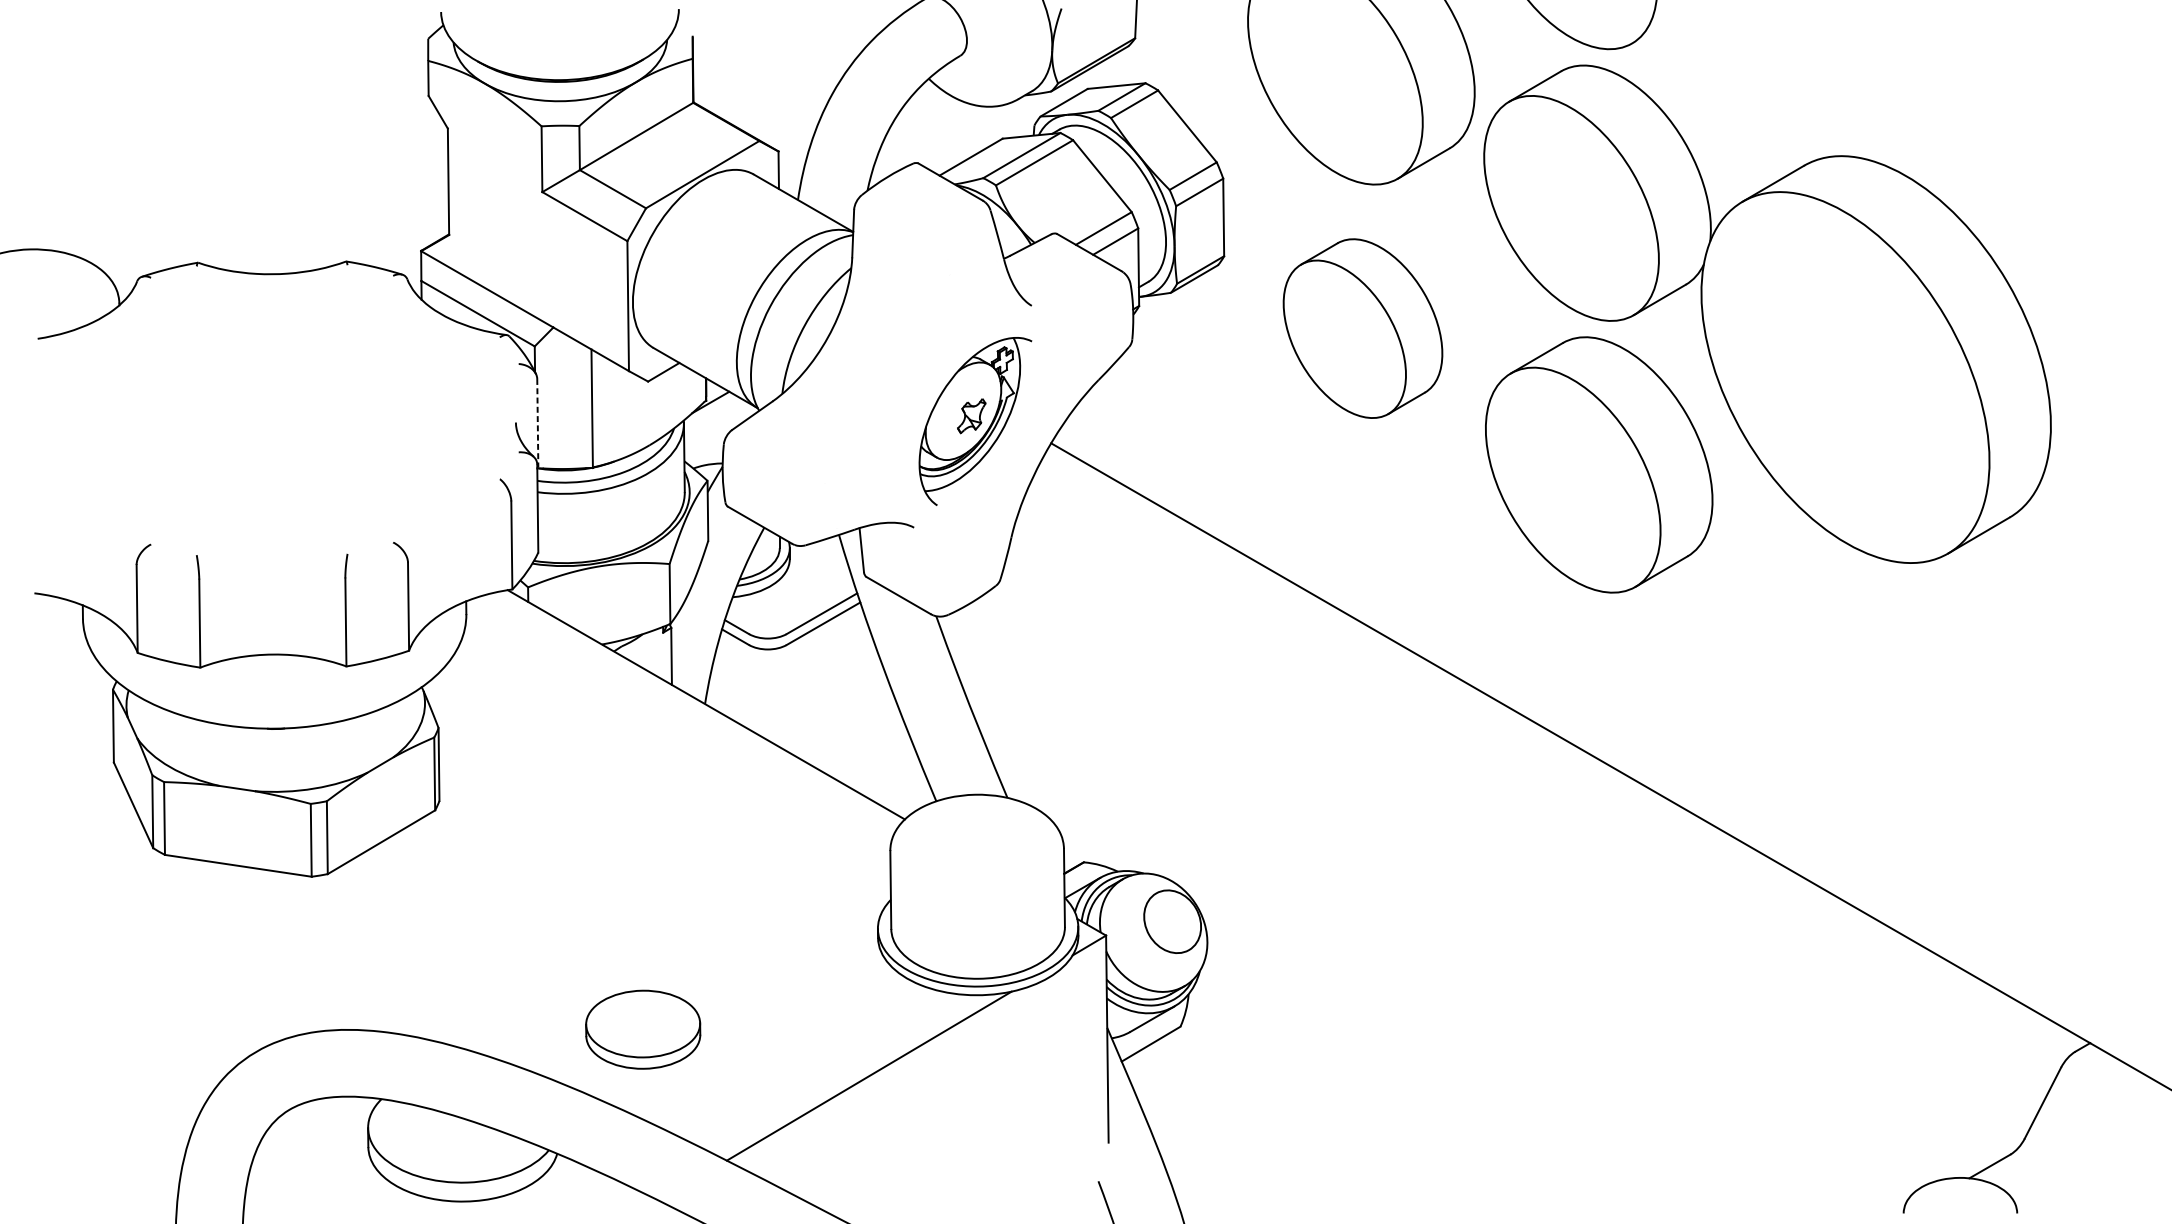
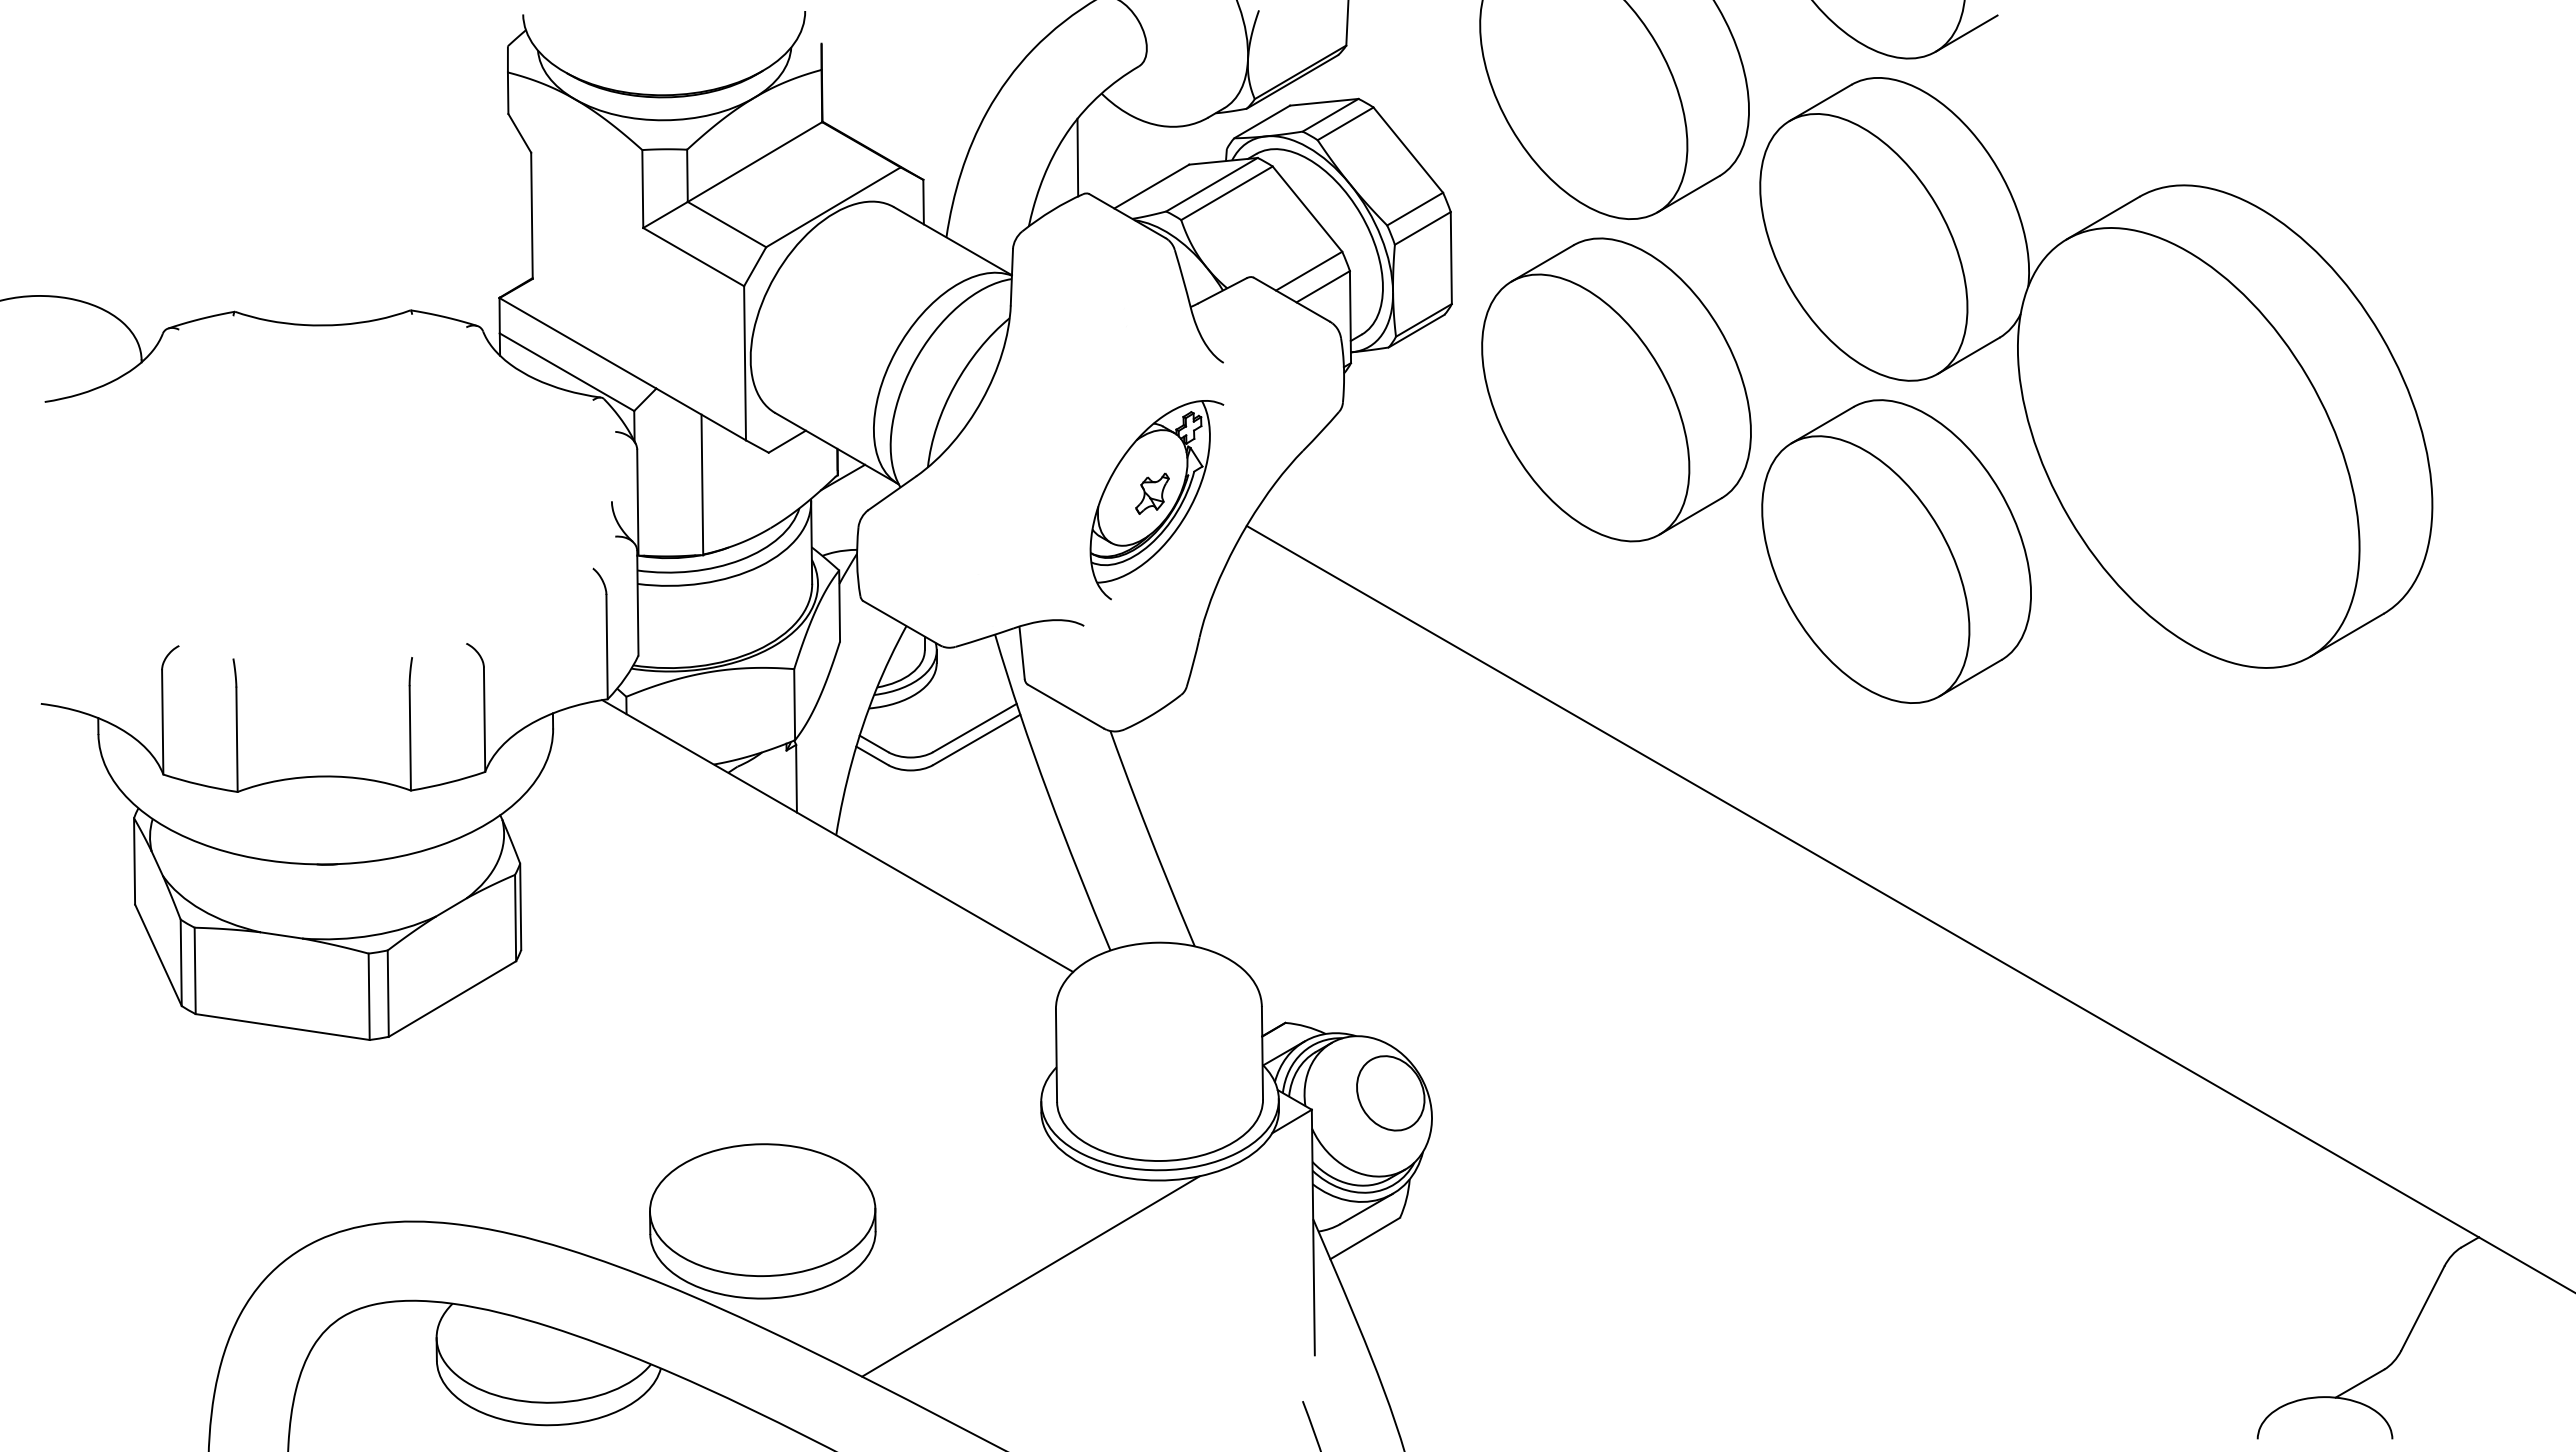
line: (1658, 28) -> (1966, 33), added
line: (908, 132) -> (1077, 157), added
part: (1362, 328) -> (1616, 389), size x1.43
line: (537, 423) -> (637, 502), dashed -> solid
part: (642, 1029) -> (762, 1221), size x1.67

